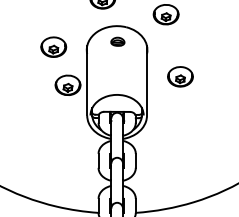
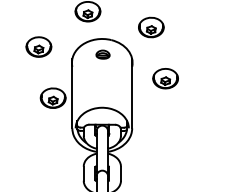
part: (53, 46) -> (38, 46), moved
part: (180, 76) -> (165, 78), moved

